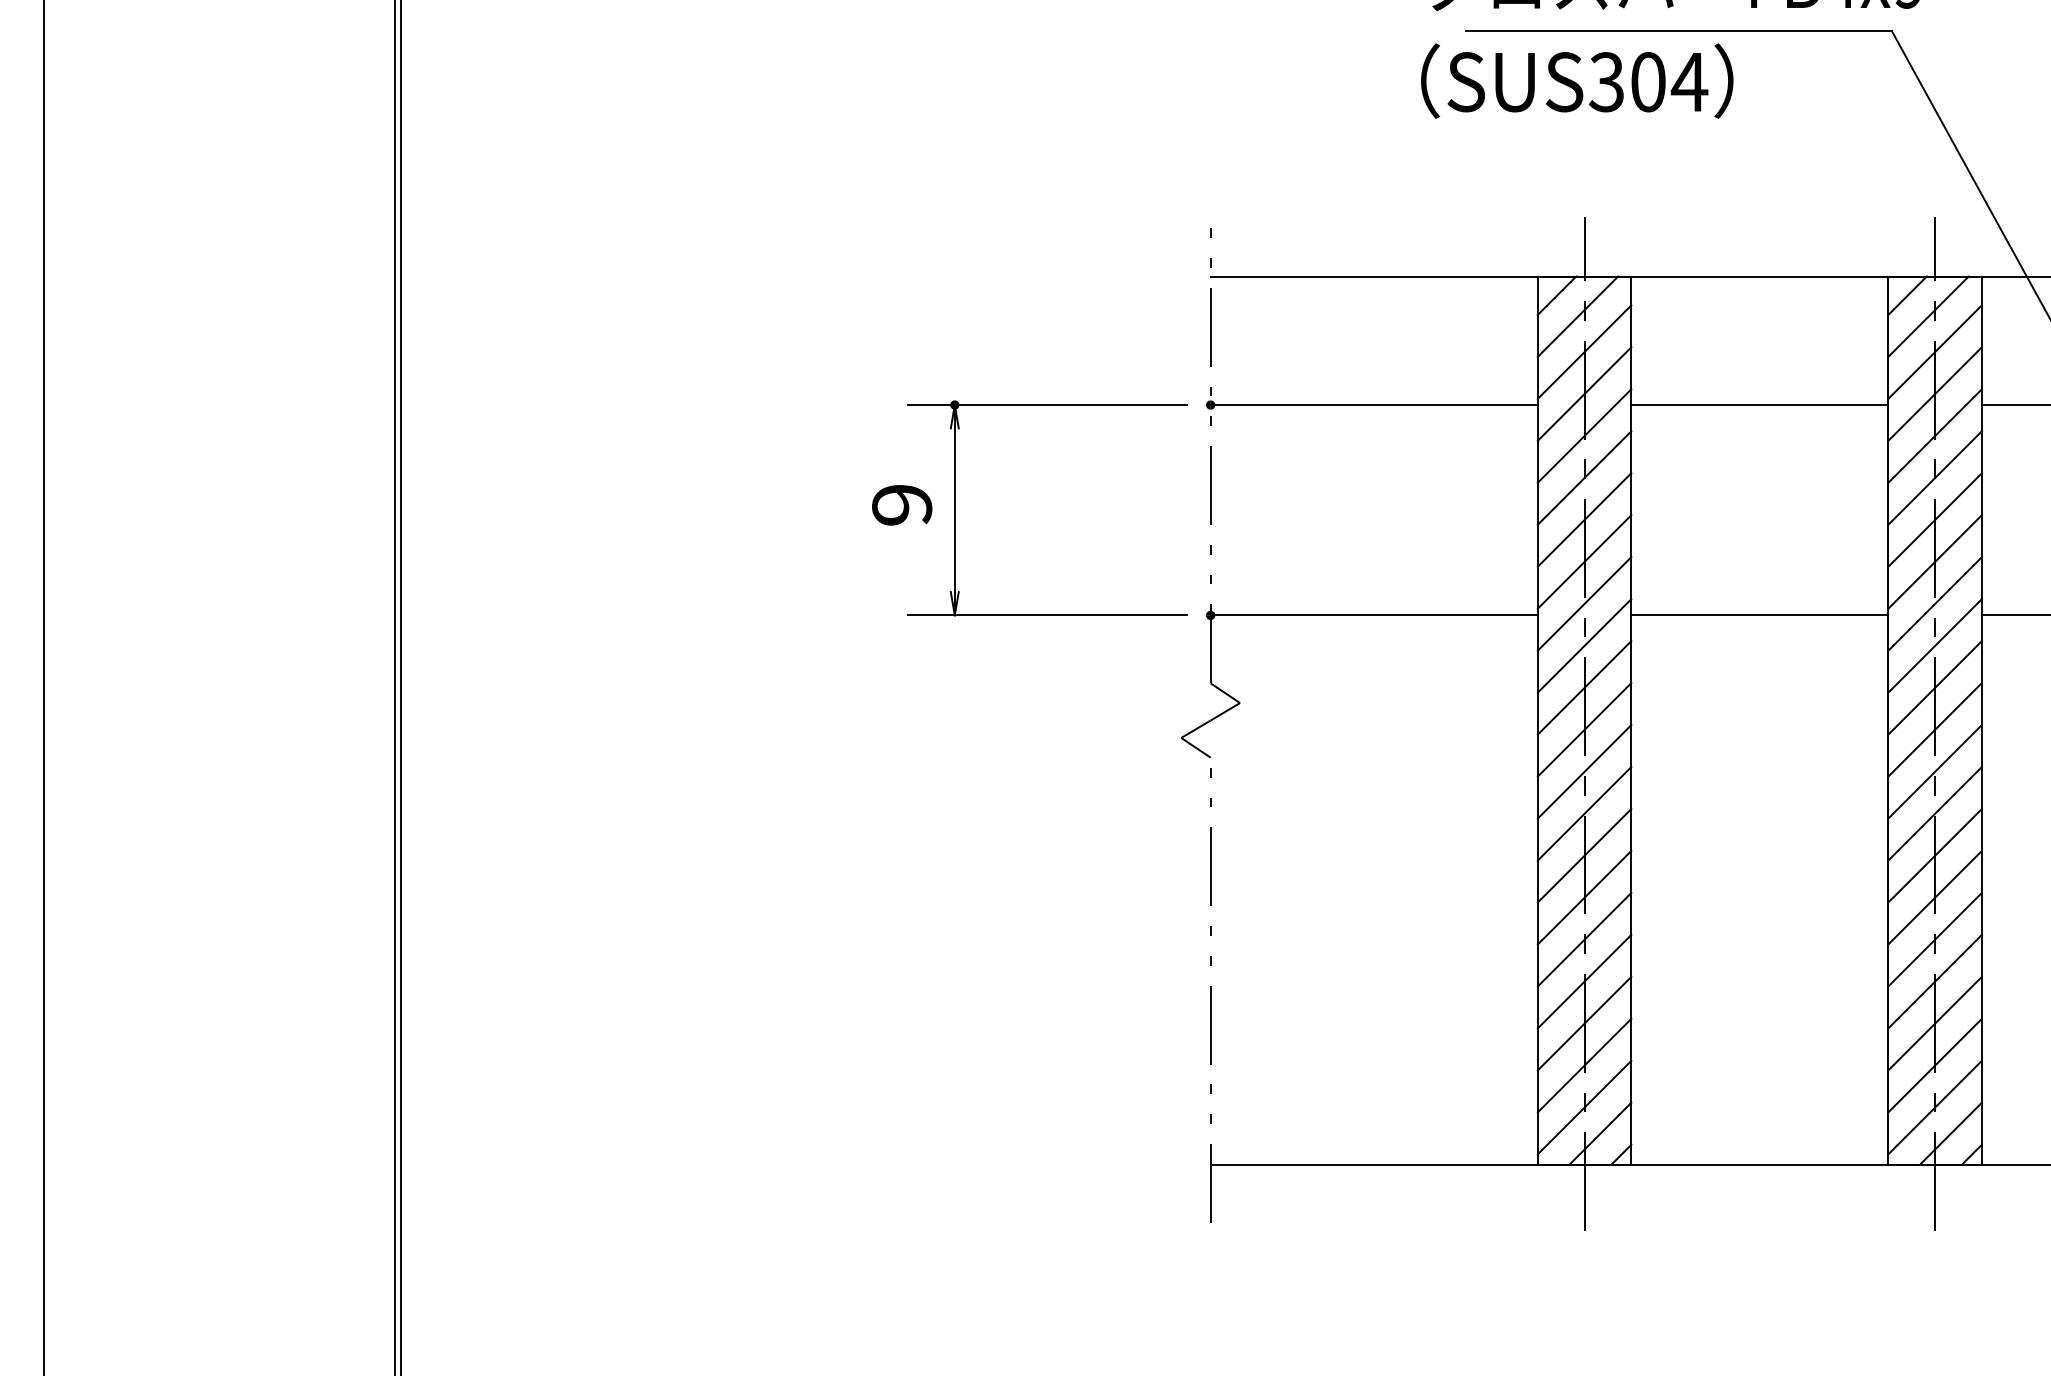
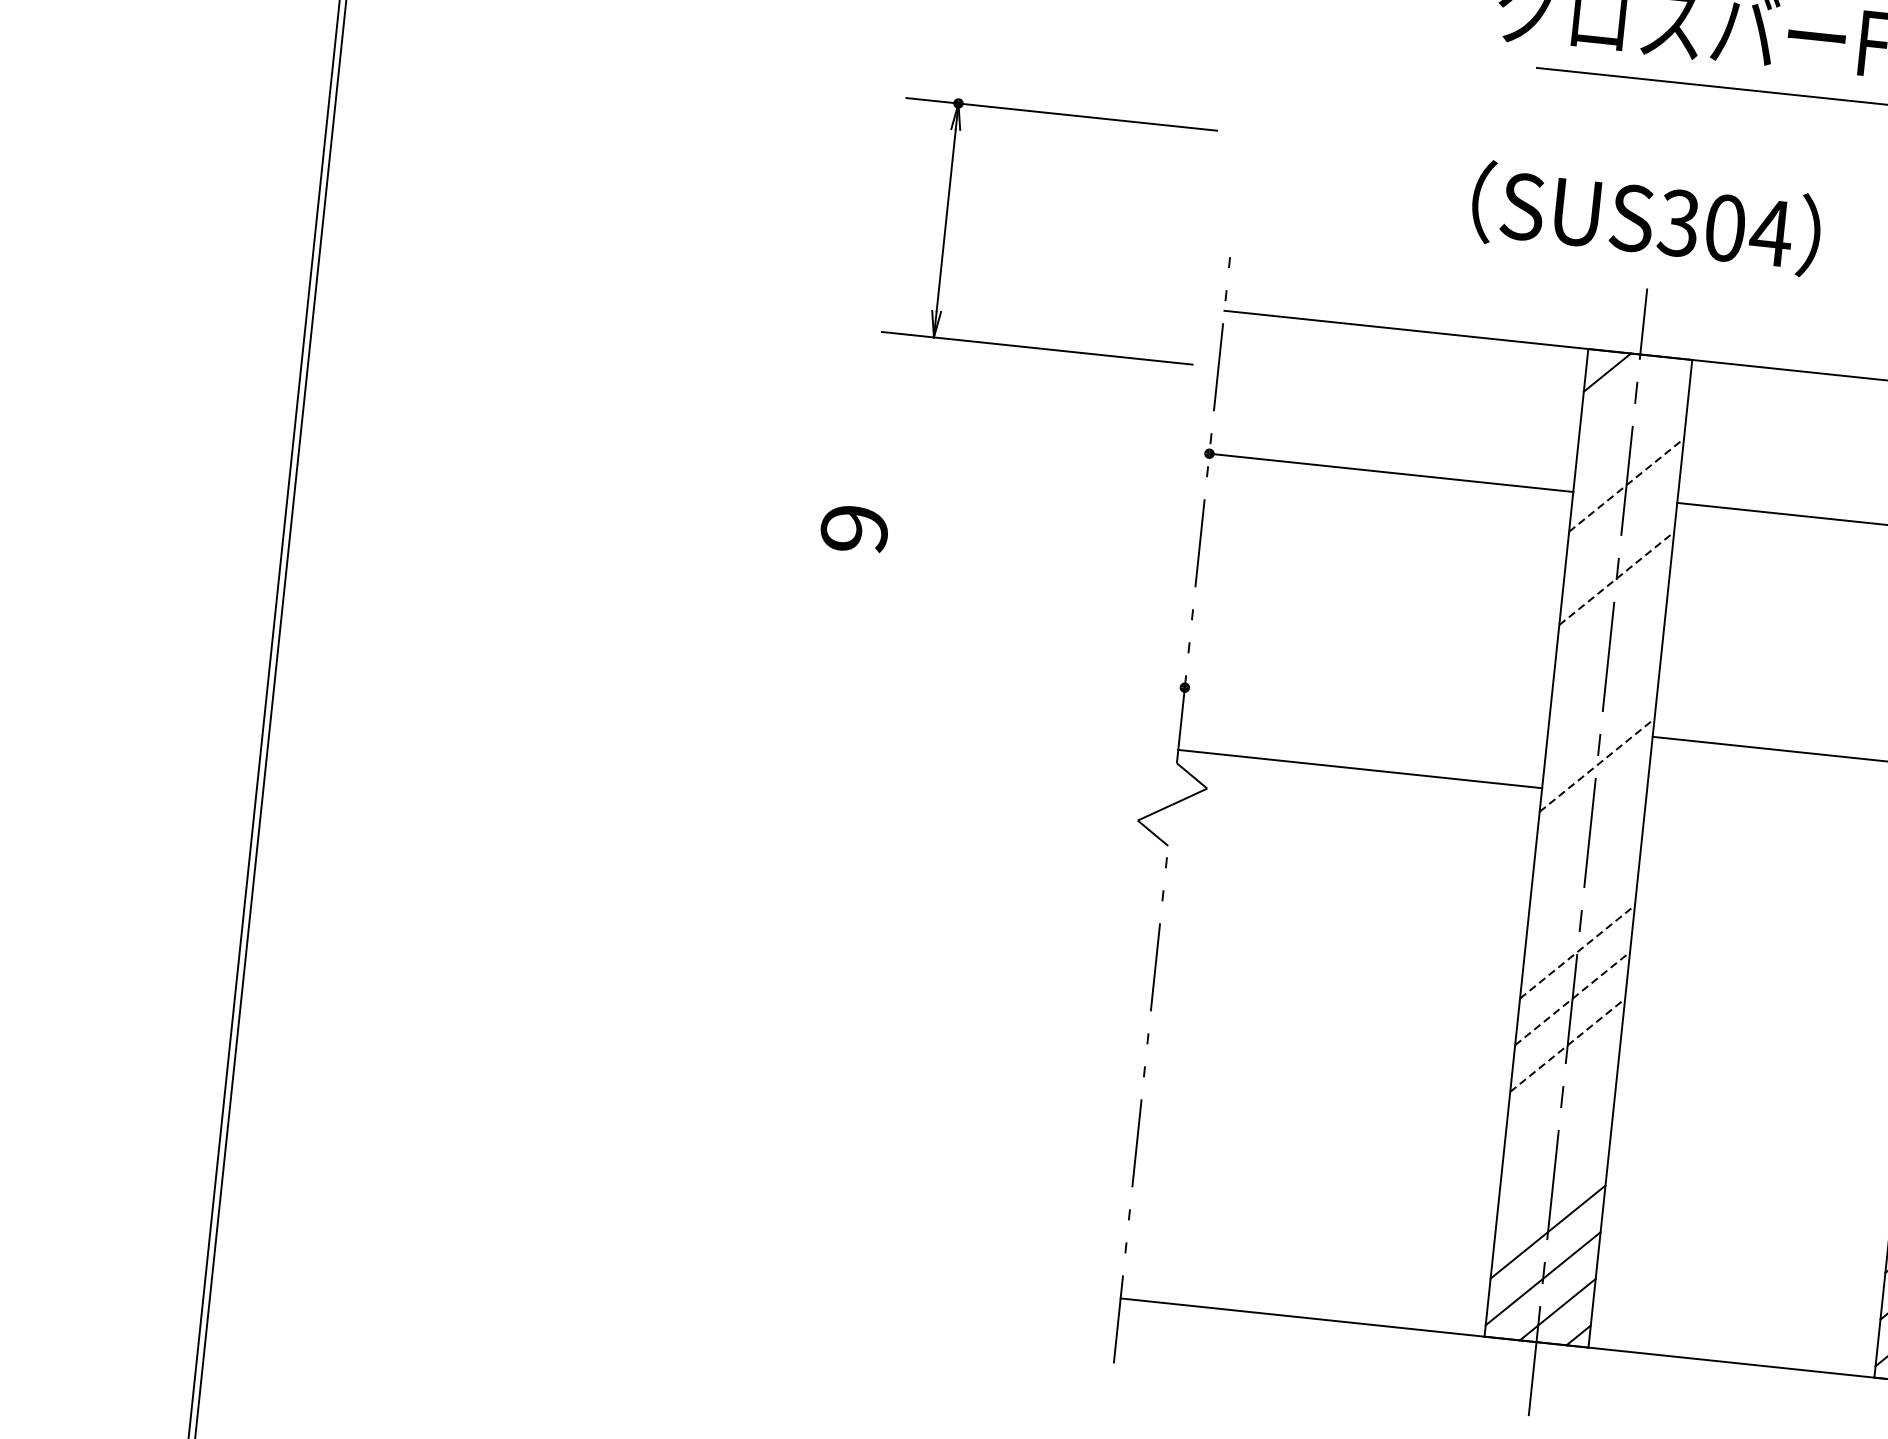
text: (1577, 80) -> (1646, 217), moved
line: (1577, 316) -> (1627, 398), removed
line: (1584, 351) -> (1631, 437), removed
line: (1584, 393) -> (1626, 484), solid -> dashed
line: (1584, 435) -> (1621, 531), removed
line: (1584, 477) -> (1616, 578), solid -> dashed
part: (955, 508) -> (947, 218), moved
line: (1584, 519) -> (1611, 624), removed
line: (1584, 561) -> (1606, 671), removed
line: (1584, 603) -> (1601, 718), removed
line: (1373, 615) -> (1359, 769), moved
line: (1584, 645) -> (1597, 764), solid -> dashed
line: (1584, 687) -> (1592, 811), removed
line: (1584, 729) -> (1587, 858), removed
line: (1584, 771) -> (1582, 904), removed
line: (1584, 813) -> (1577, 951), solid -> dashed
line: (1584, 855) -> (1572, 998), solid -> dashed
line: (1584, 897) -> (1567, 1045), solid -> dashed
line: (1584, 939) -> (1562, 1091), removed
line: (1584, 981) -> (1557, 1138), removed
line: (1584, 1023) -> (1552, 1185), removed

